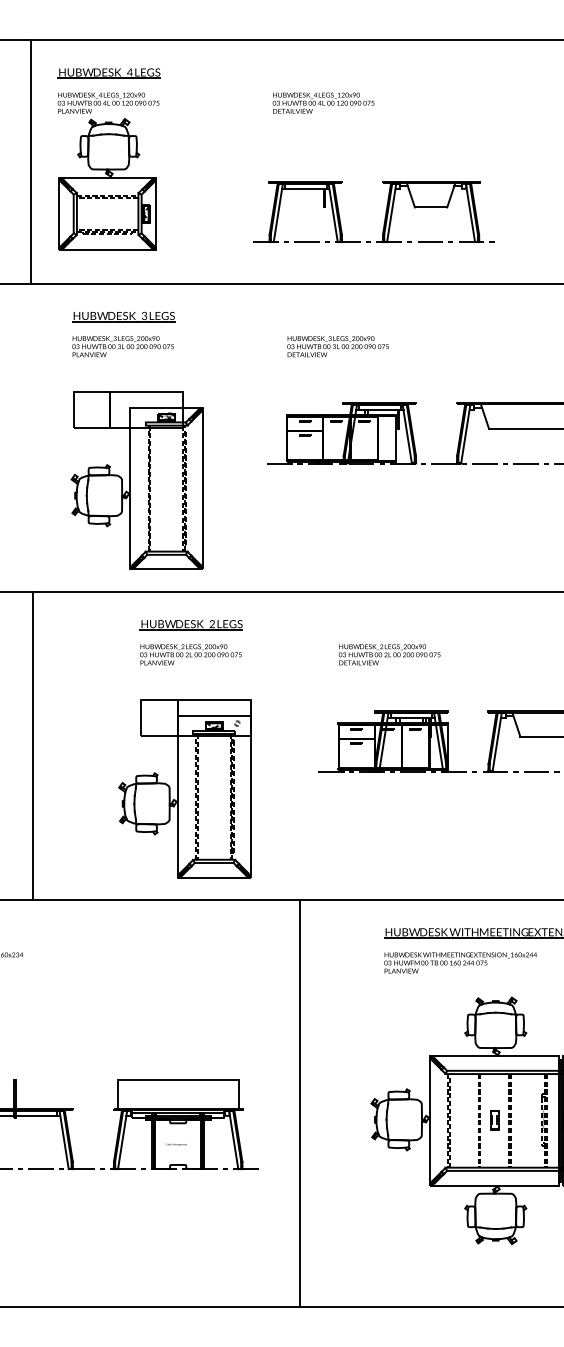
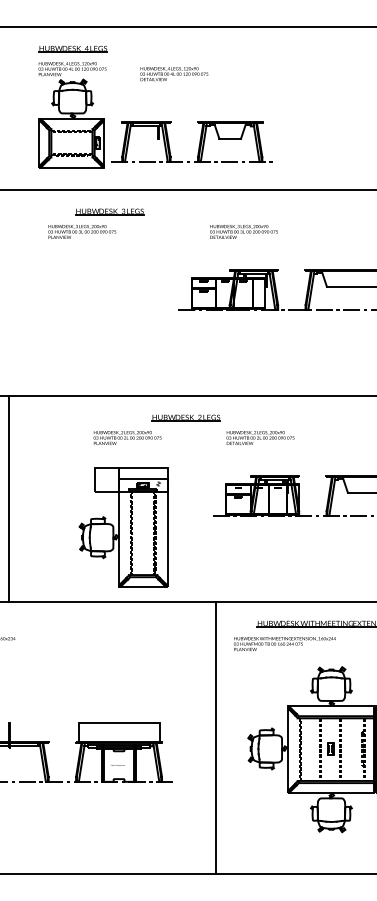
text: (323, 103) -> (174, 74), moved
line: (30, 162) -> (20, 108), removed
part: (385, 211) -> (199, 141), moved
part: (123, 316) -> (109, 211), moved
text: (337, 346) -> (243, 231), moved
part: (136, 480) -> (91, 321), removed
part: (190, 624) -> (185, 417), moved
line: (32, 745) -> (8, 498), moved
text: (459, 963) -> (284, 644), moved
line: (299, 1102) -> (215, 737), moved

